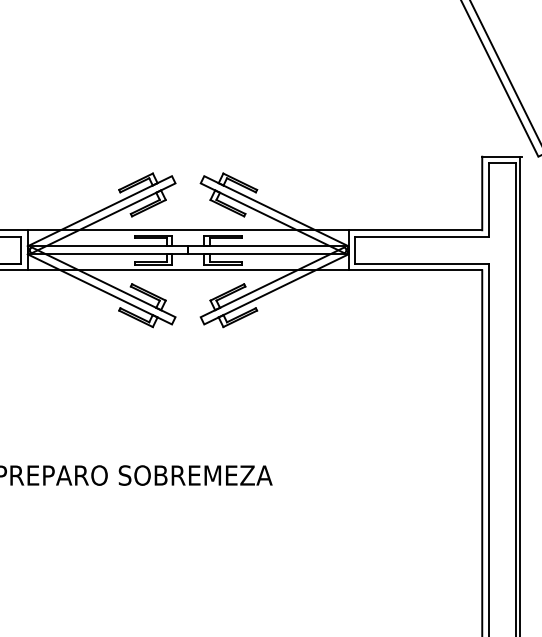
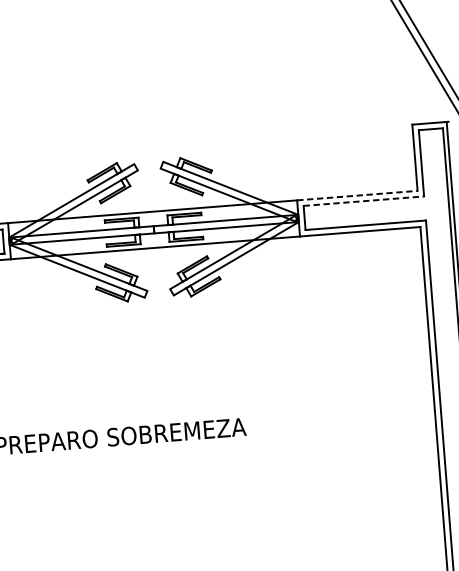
line: (415, 230) -> (357, 195), solid -> dashed
line: (422, 236) -> (364, 200), solid -> dashed

